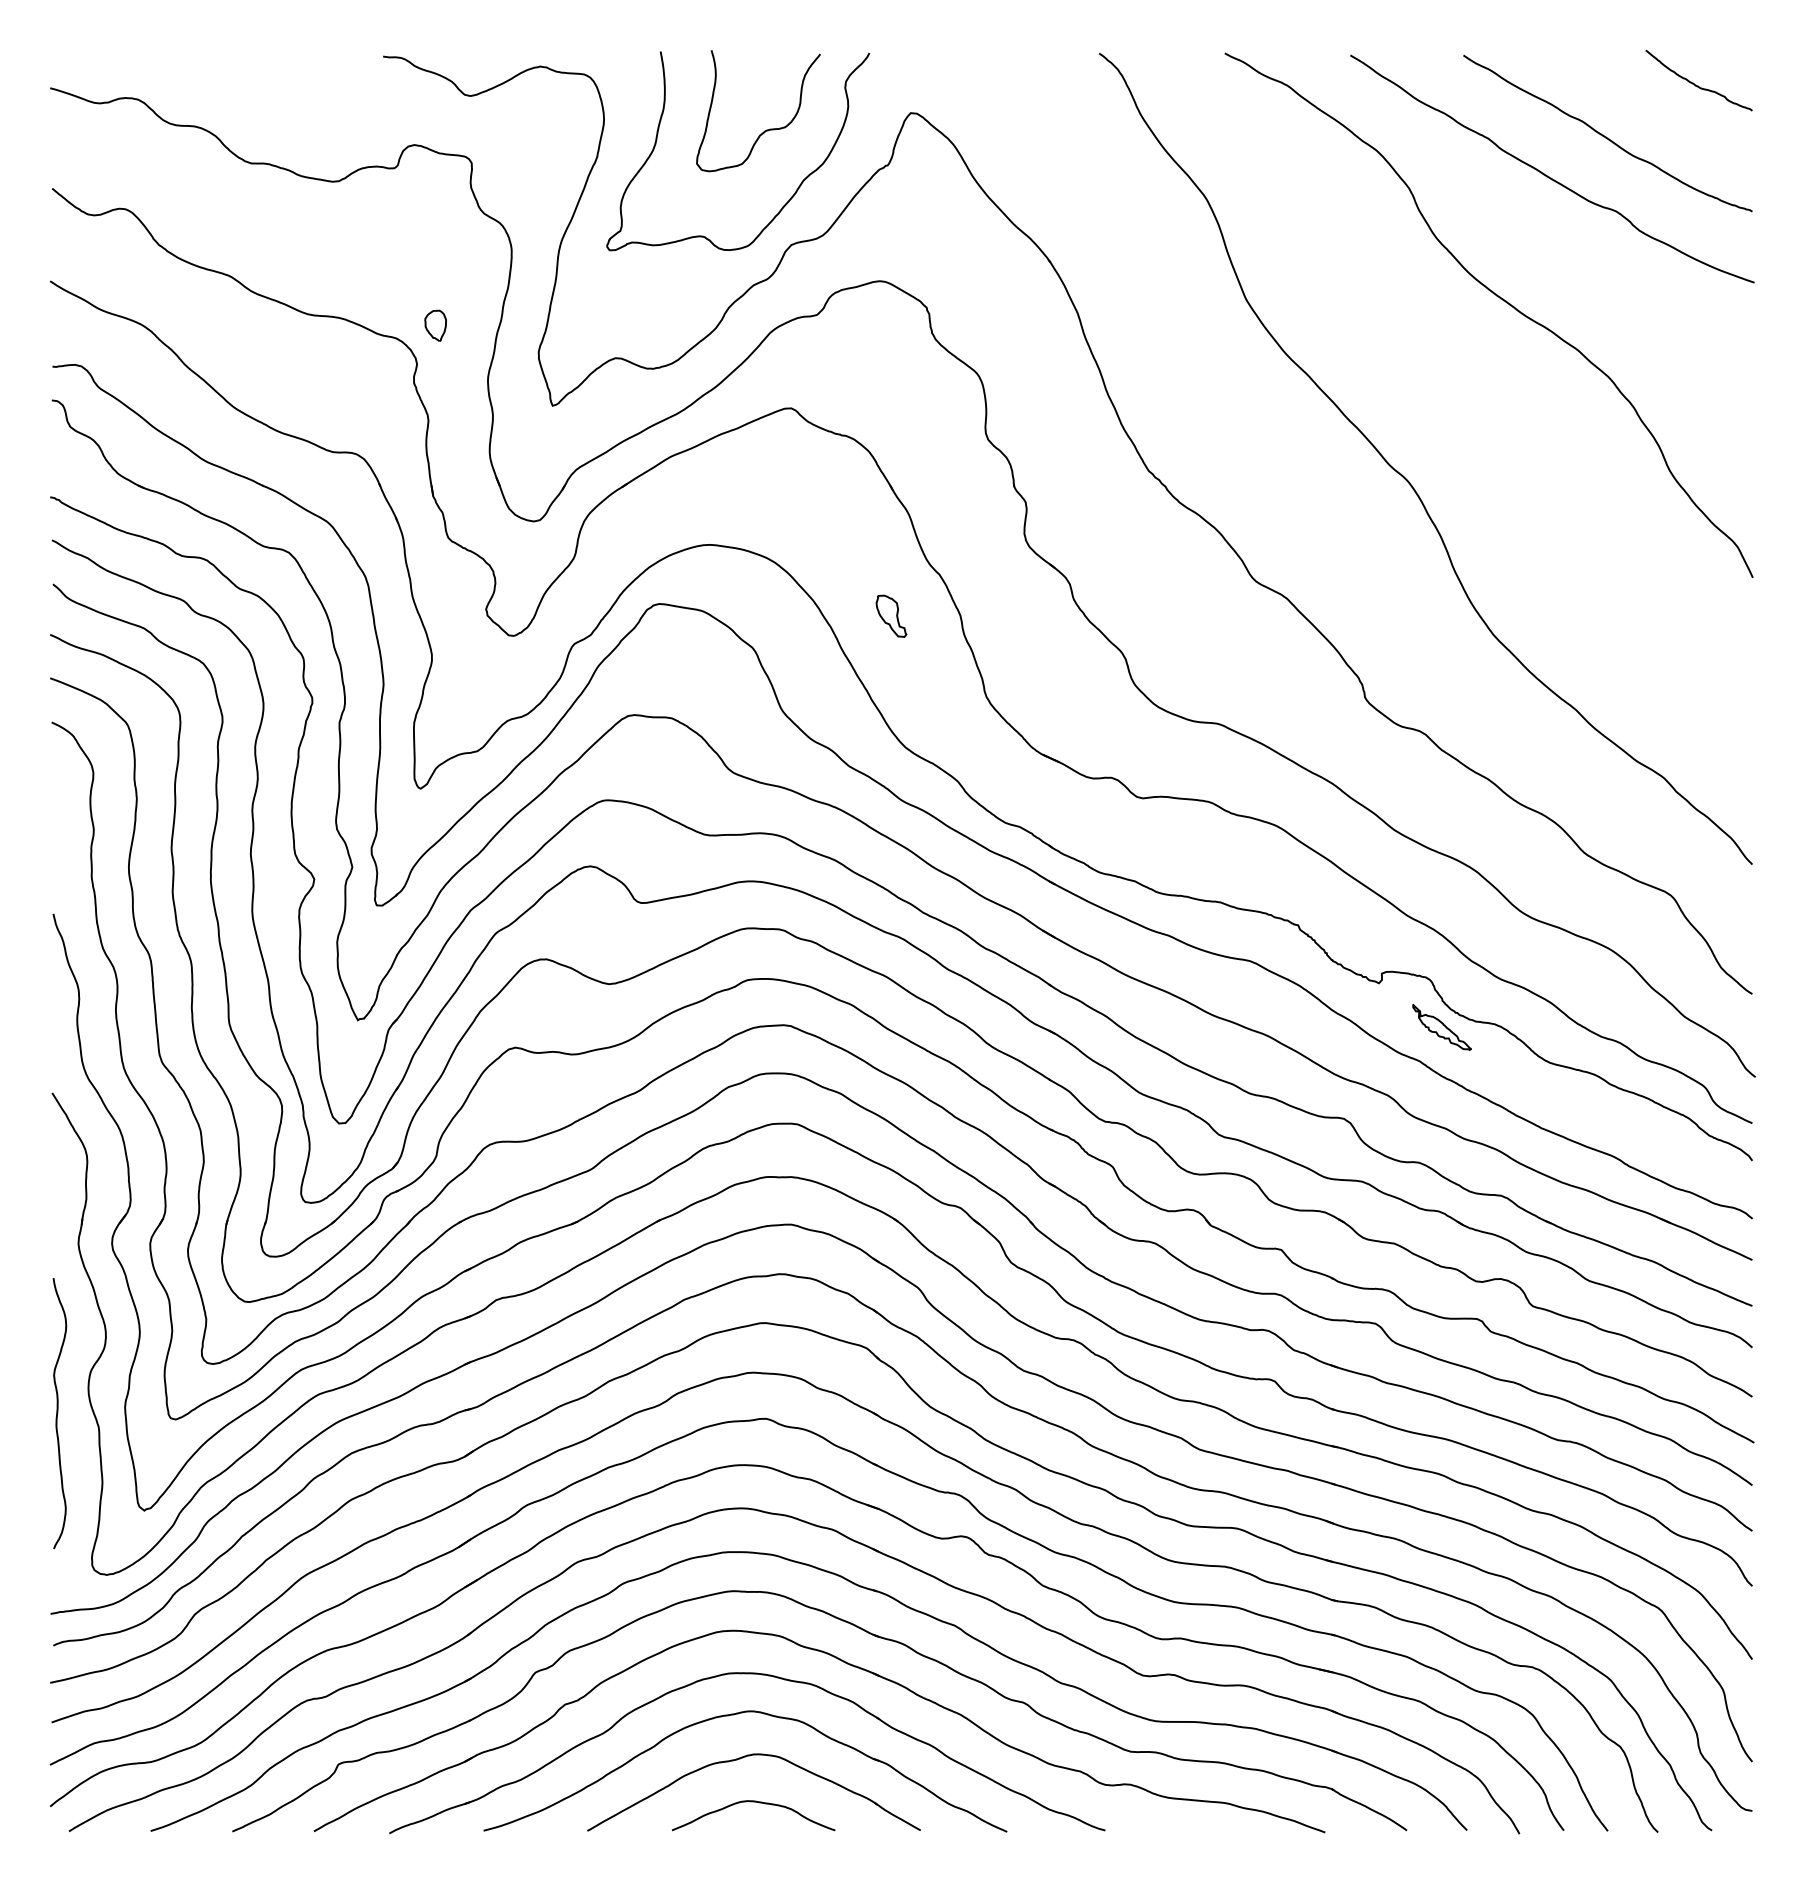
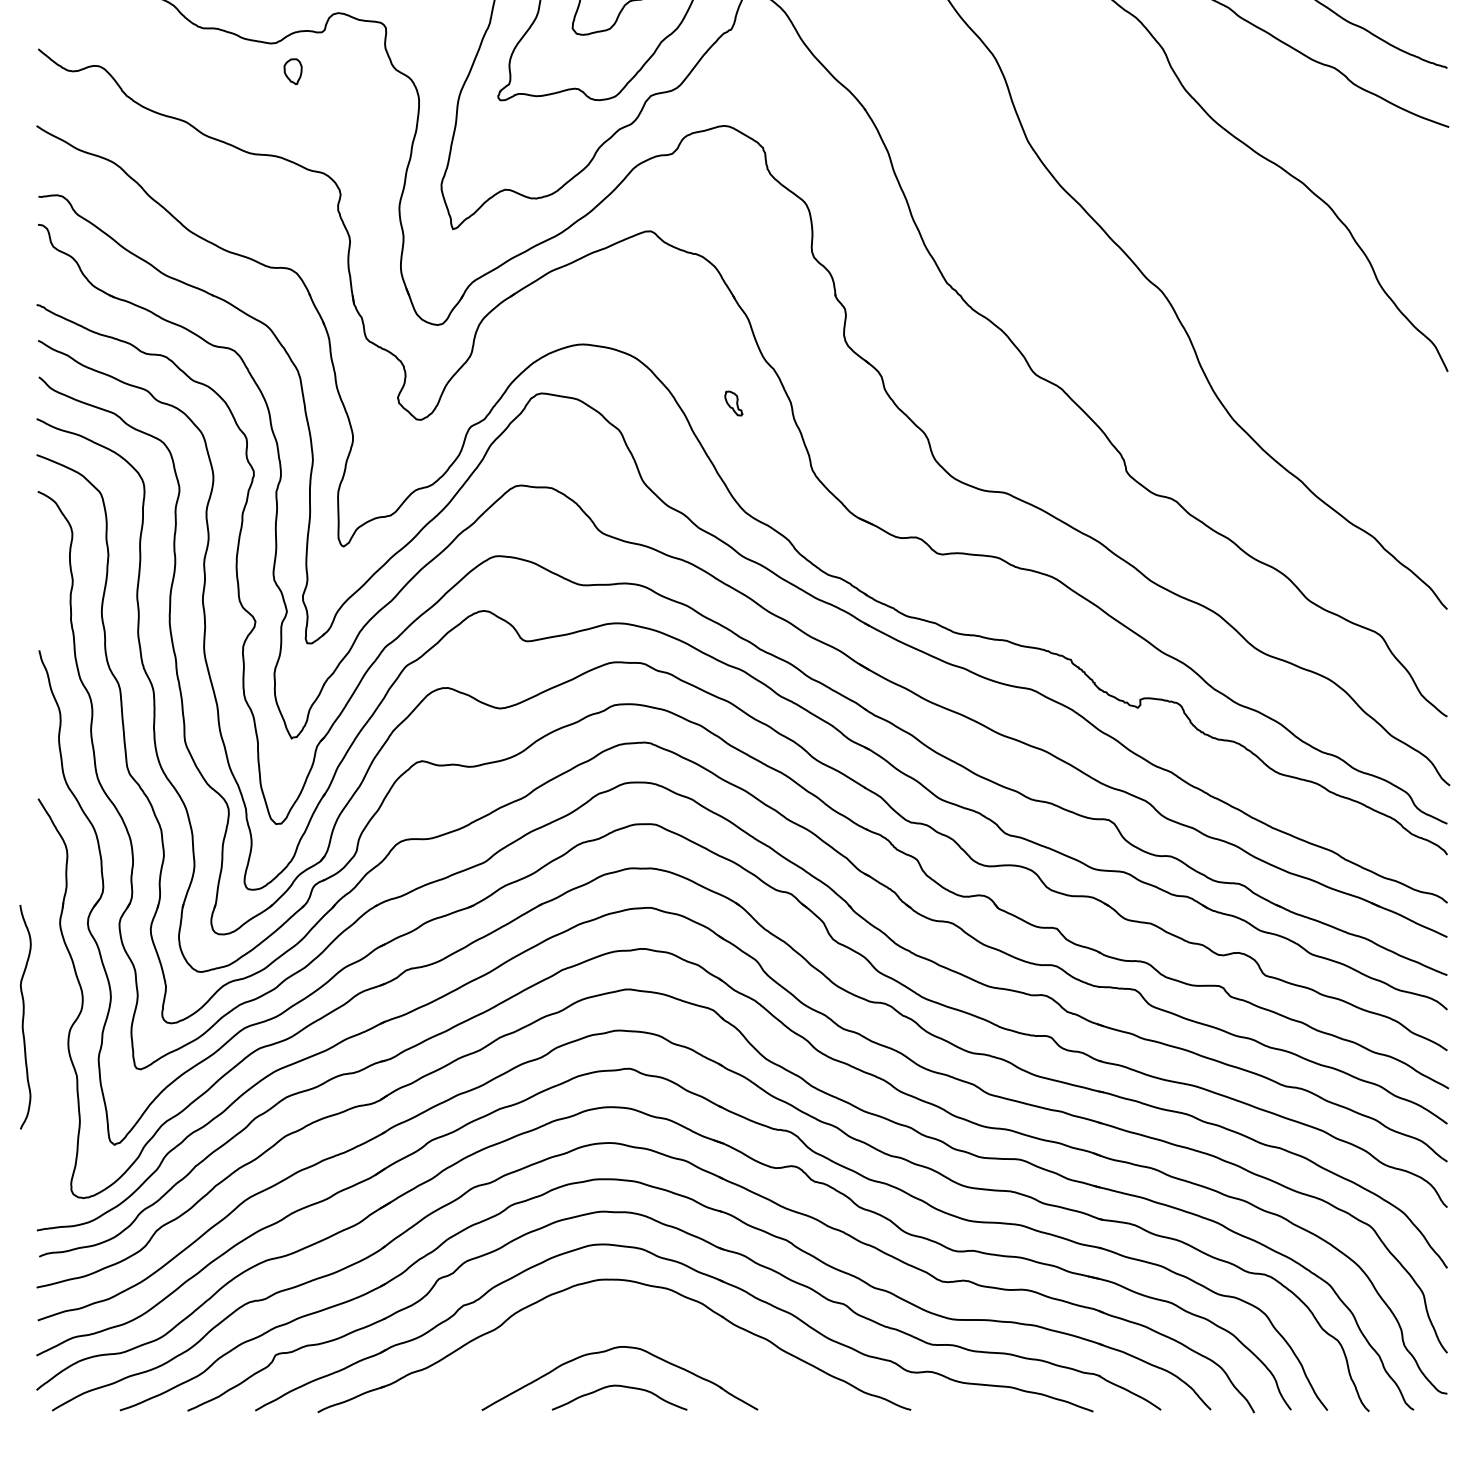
part: (435, 325) -> (292, 71), moved
part: (891, 615) -> (733, 402), size x0.7
part: (1441, 1027) -> (1189, 744), removed
curve: (58, 1413) -> (24, 1017), moved
part: (734, 1715) -> (603, 1314), removed

